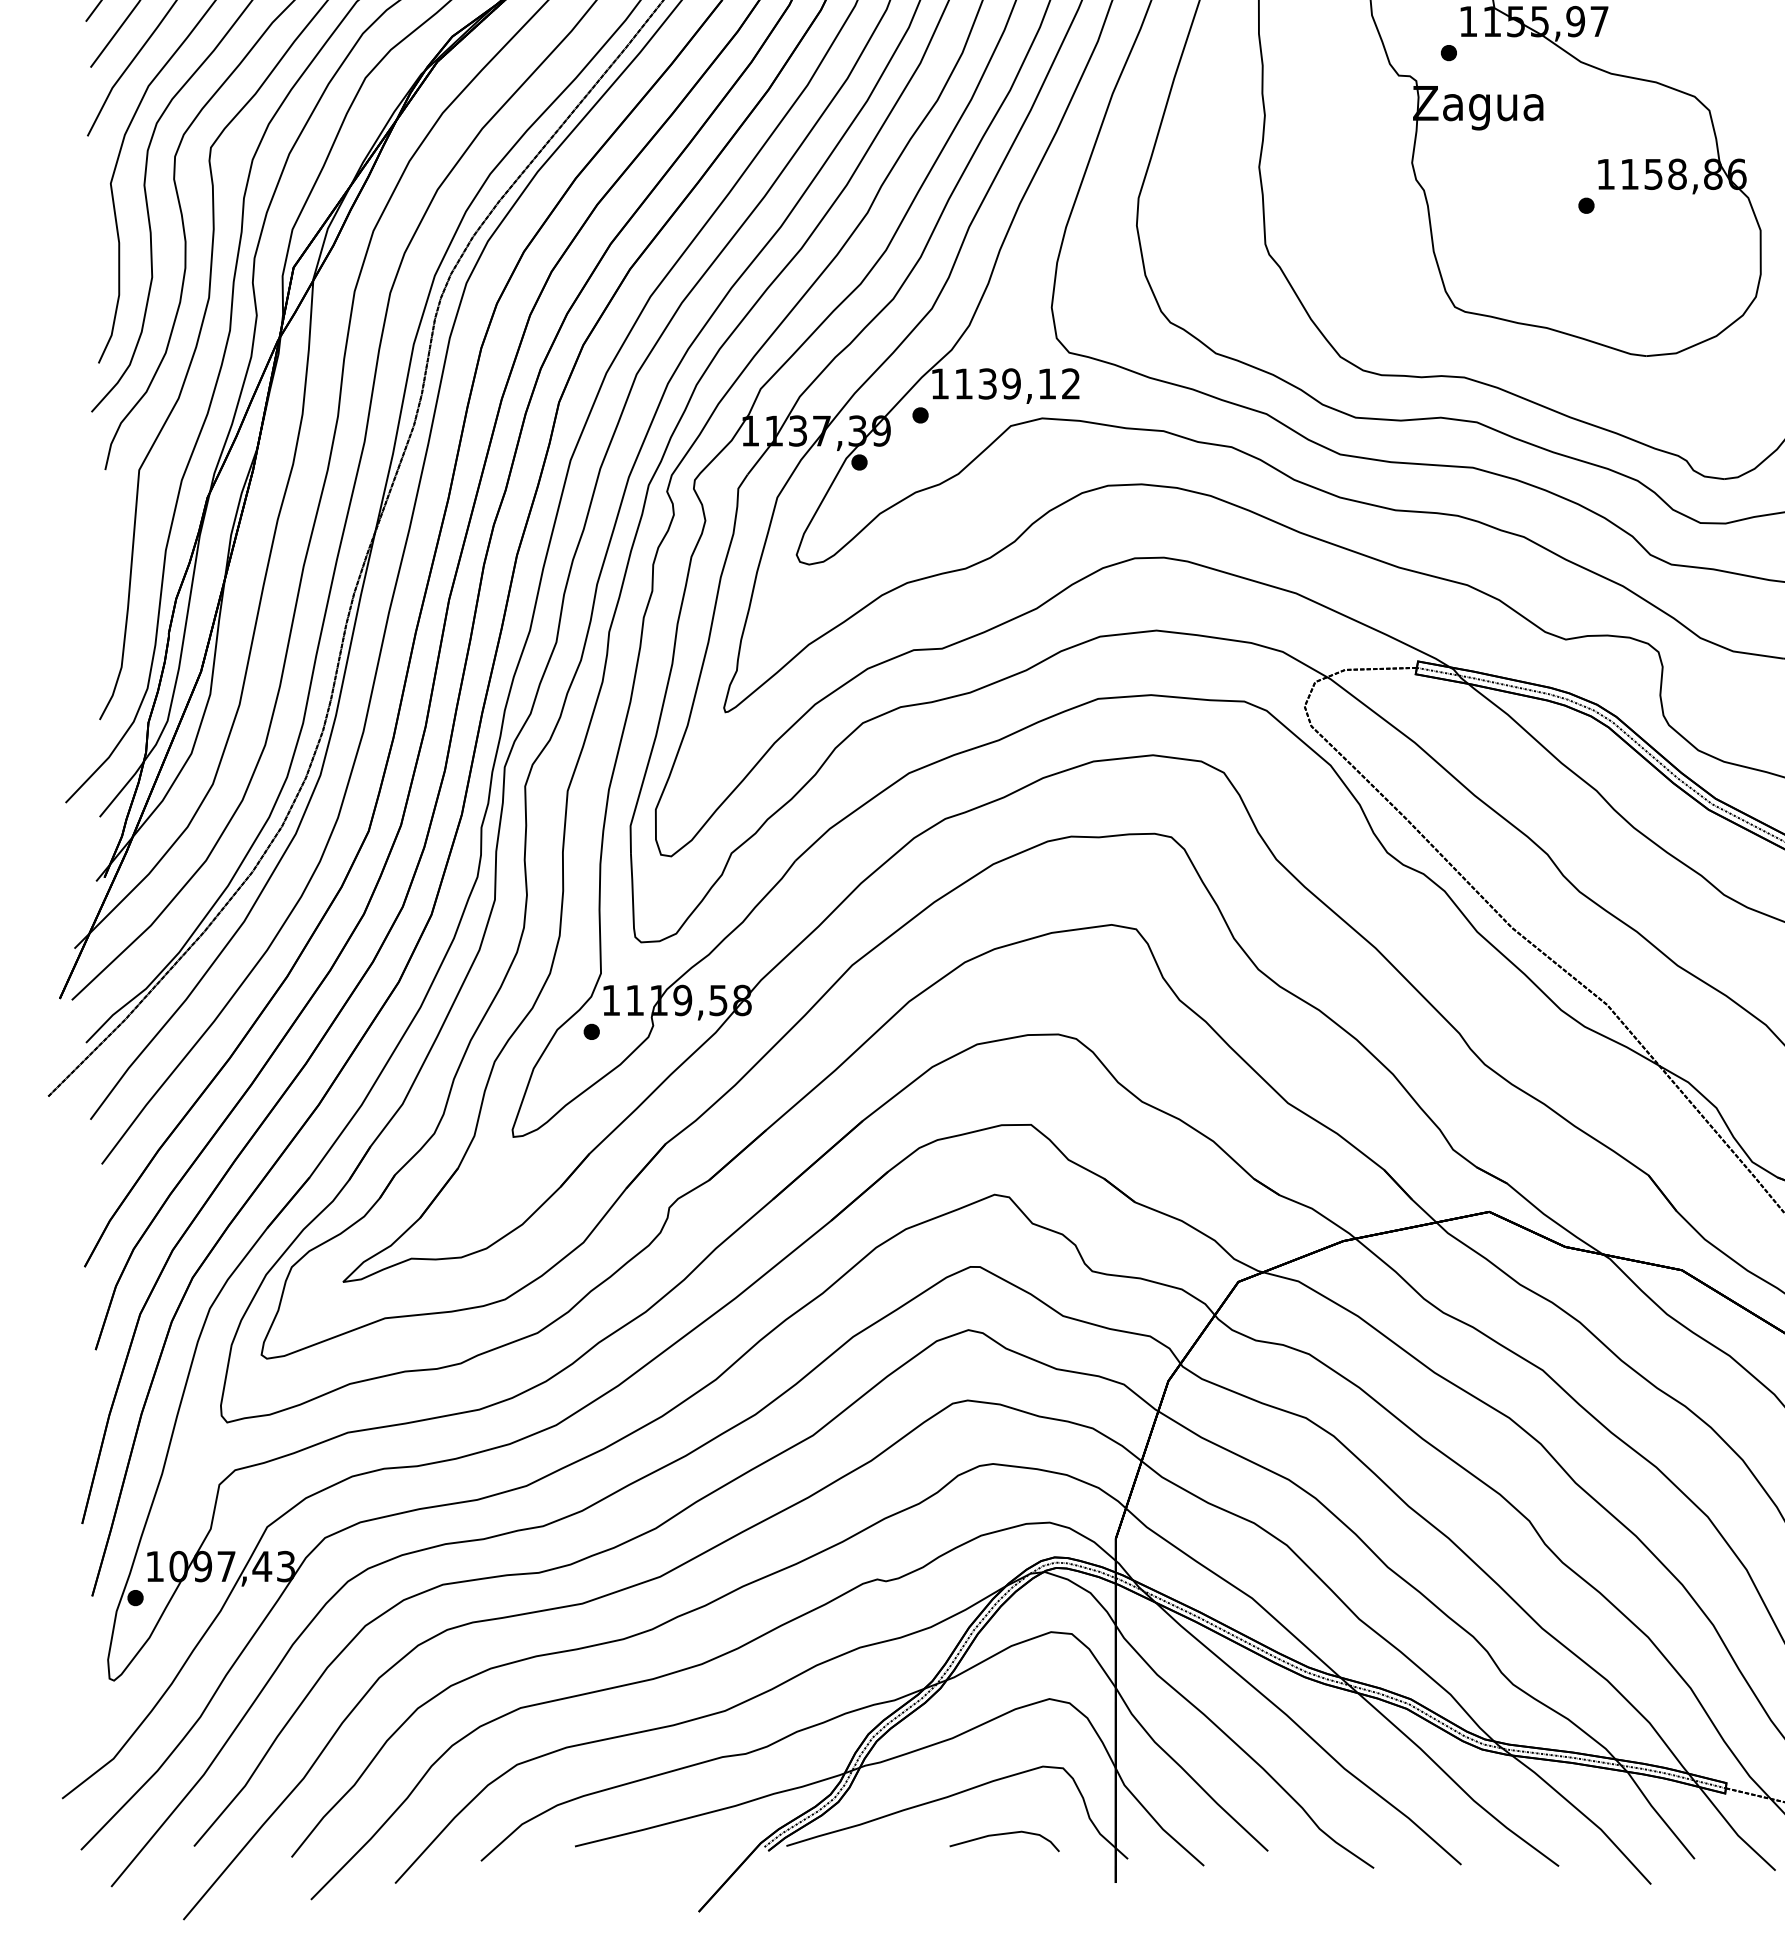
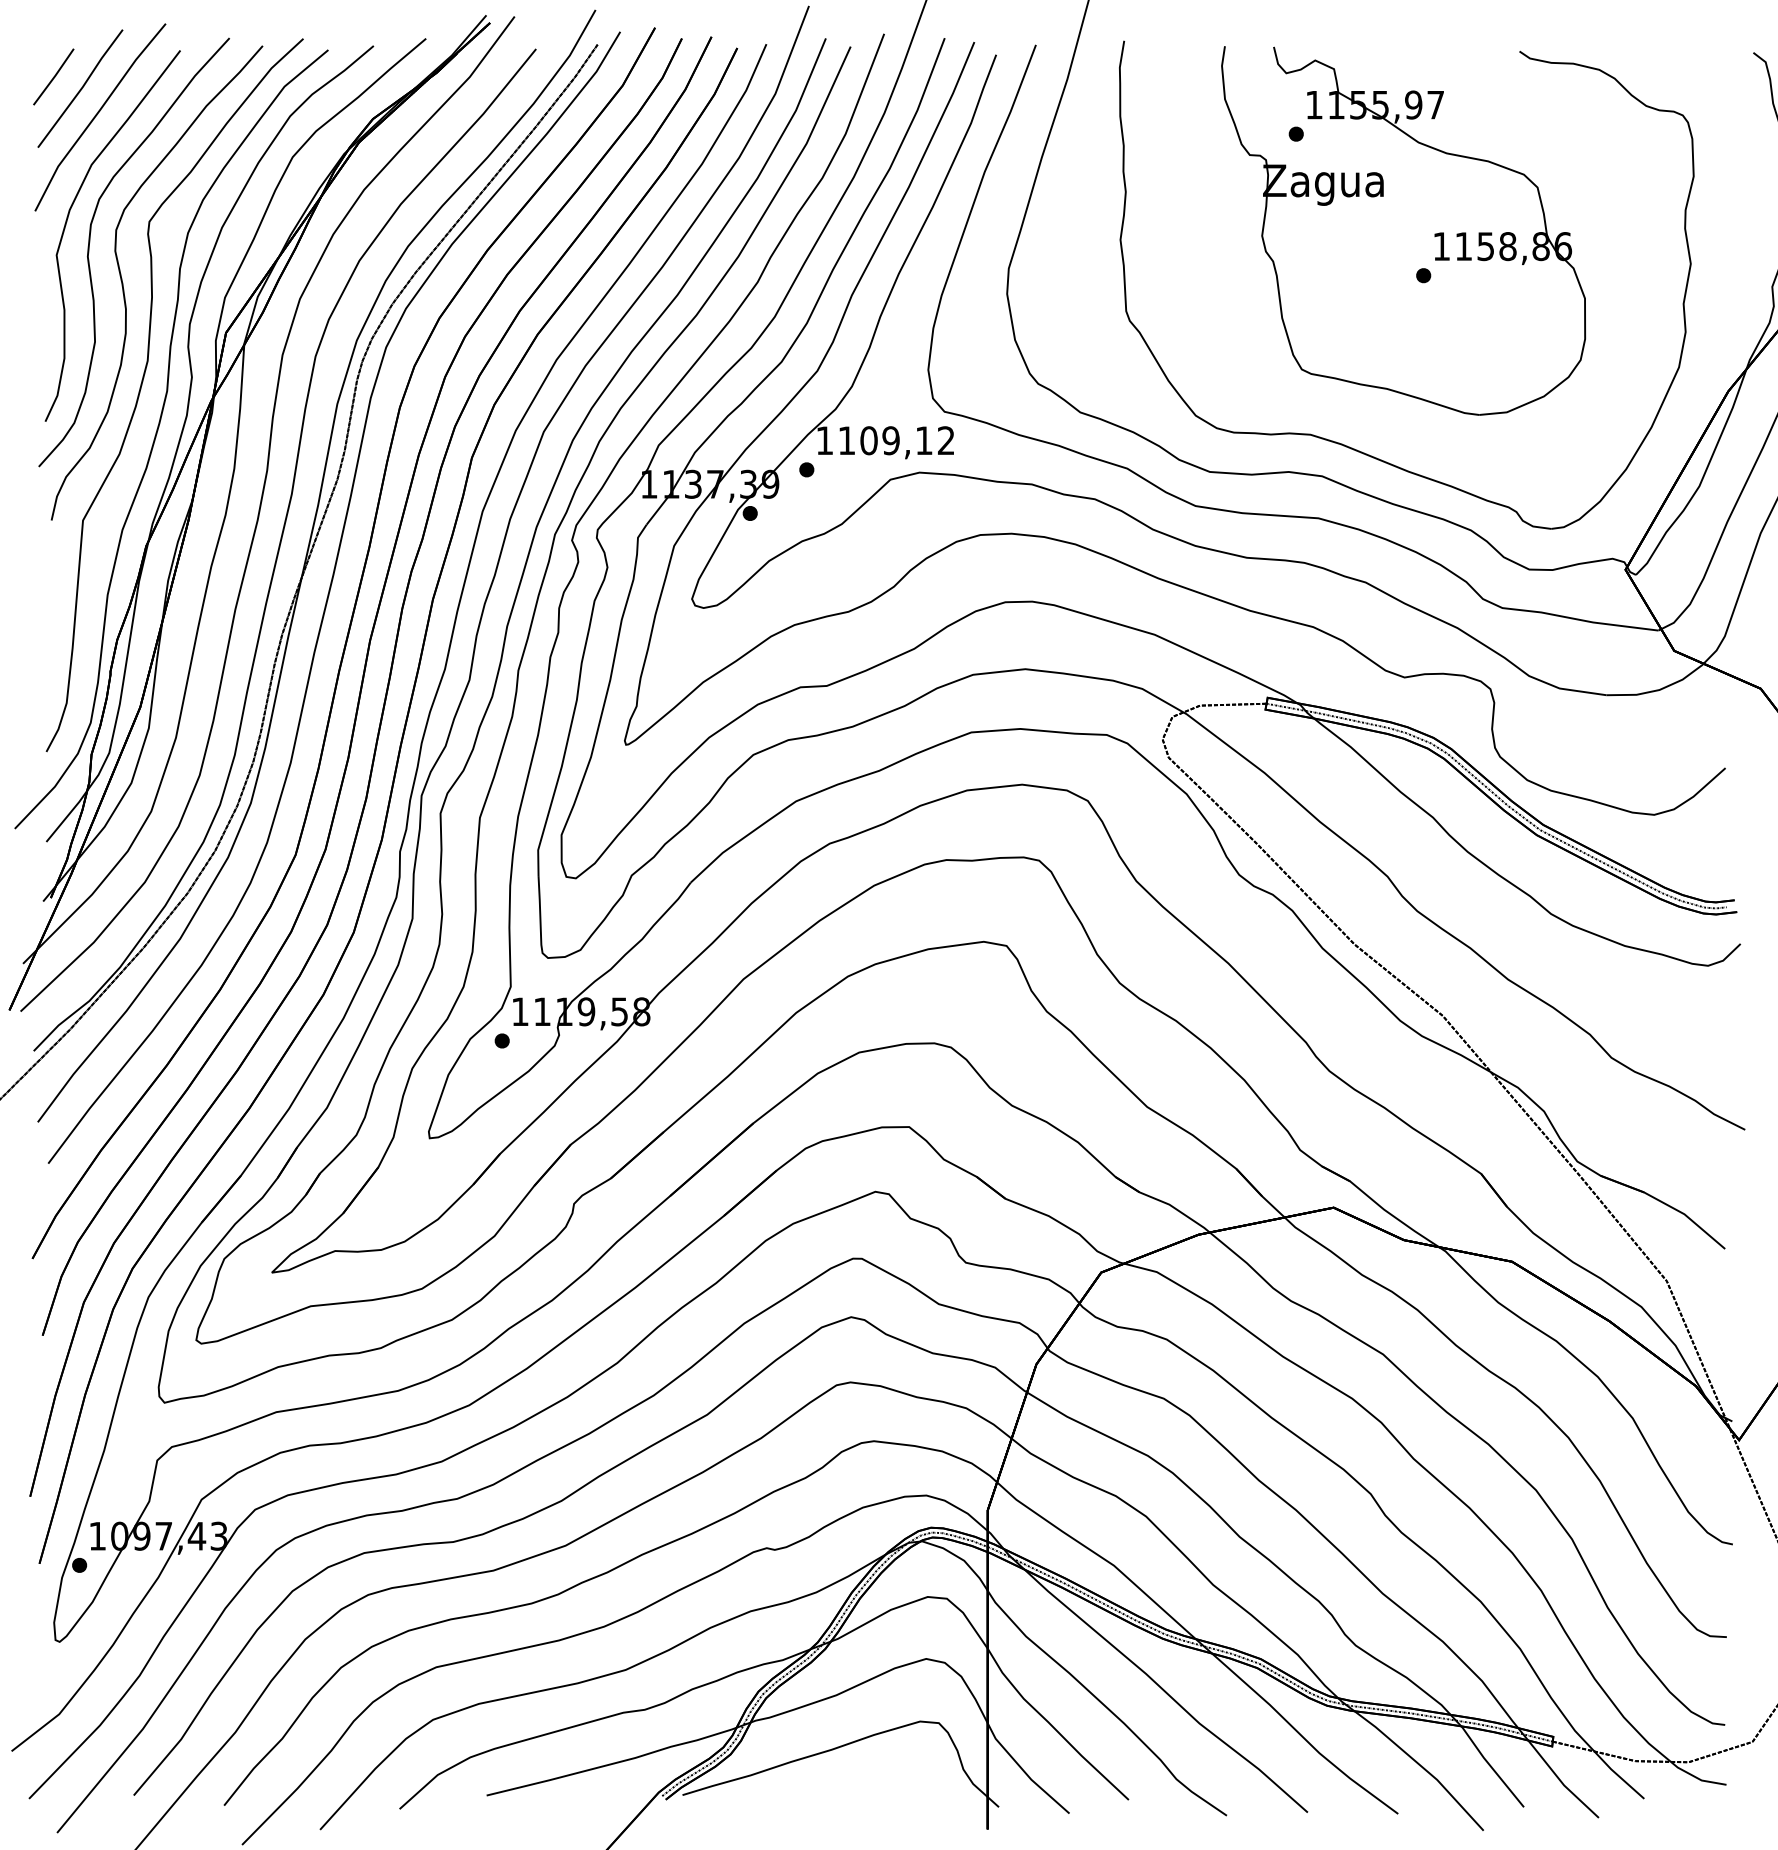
text: (987, 383) -> (868, 440), 1139,12 -> 1109,12
curve: (1001, 1835) -> (881, 1785), removed

